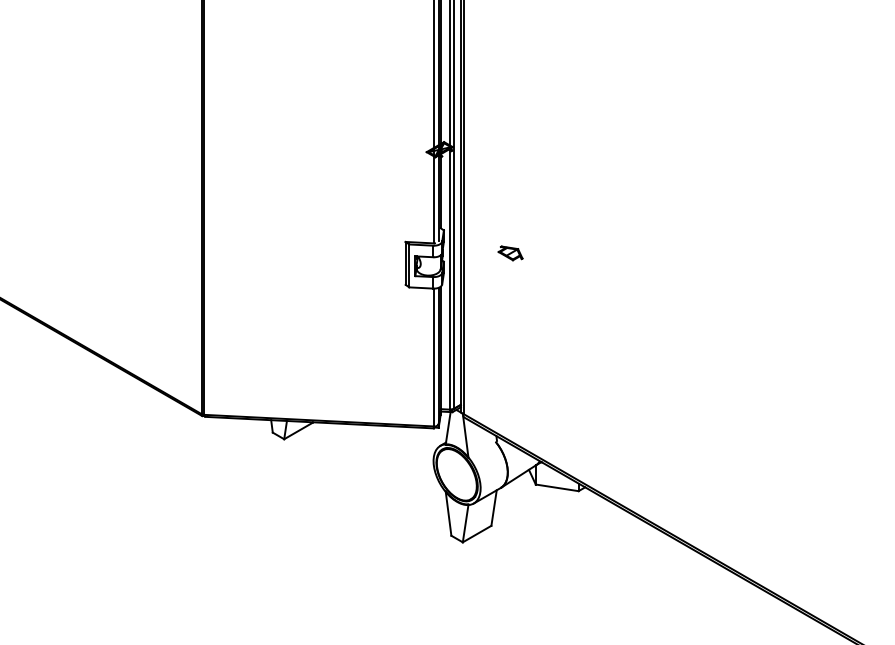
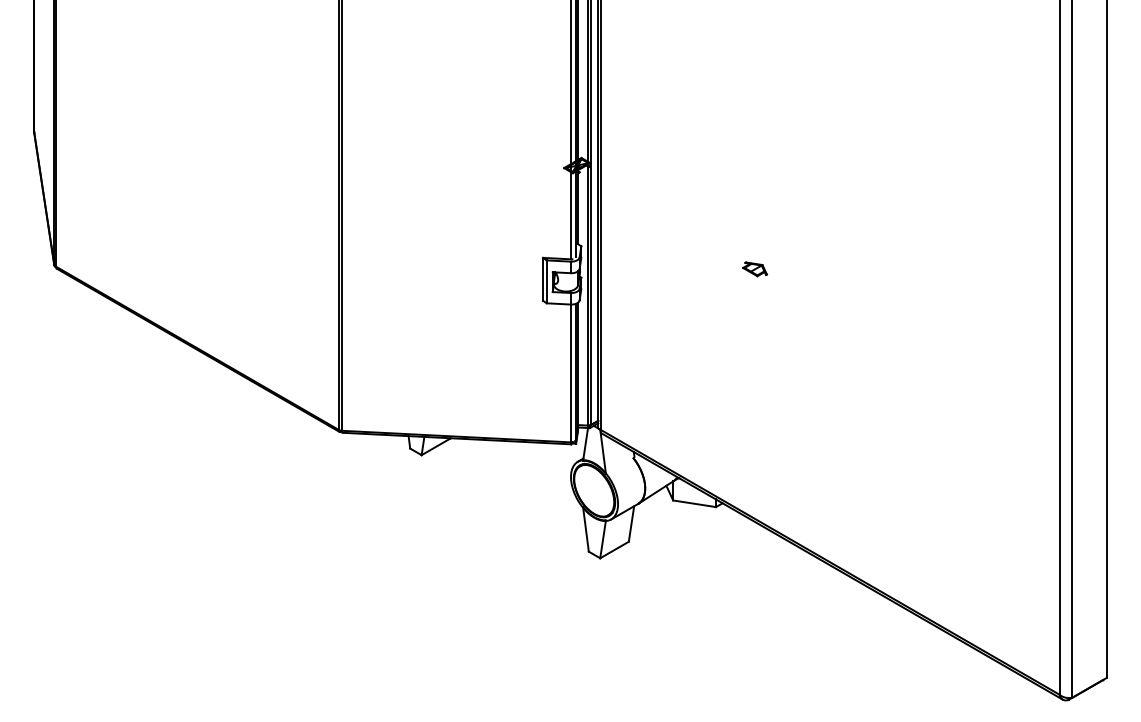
part: (510, 253) -> (754, 269), moved

